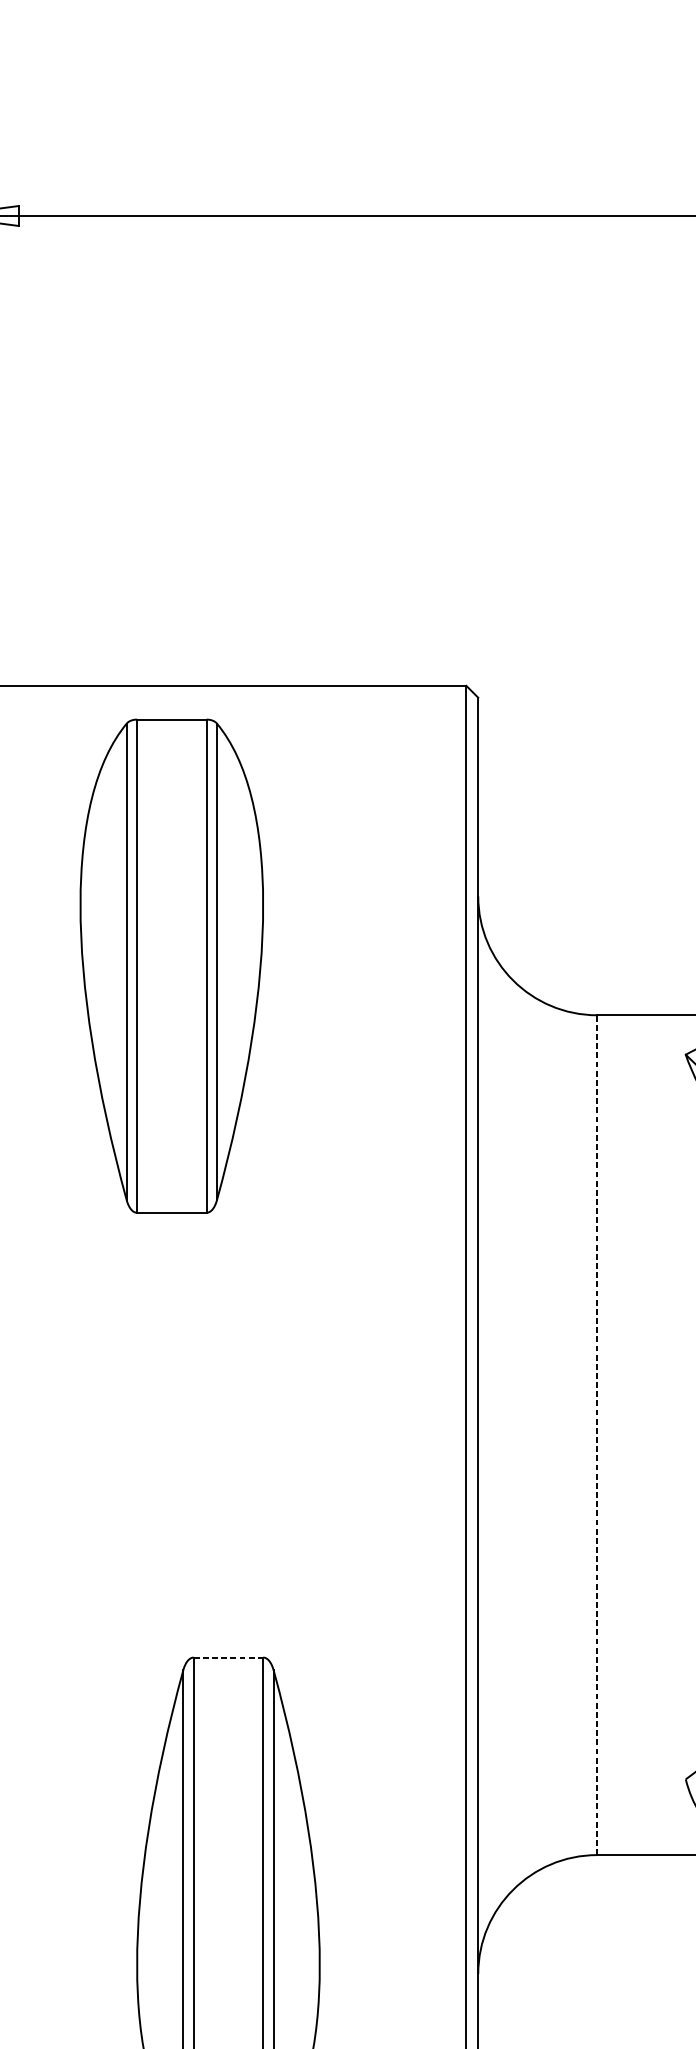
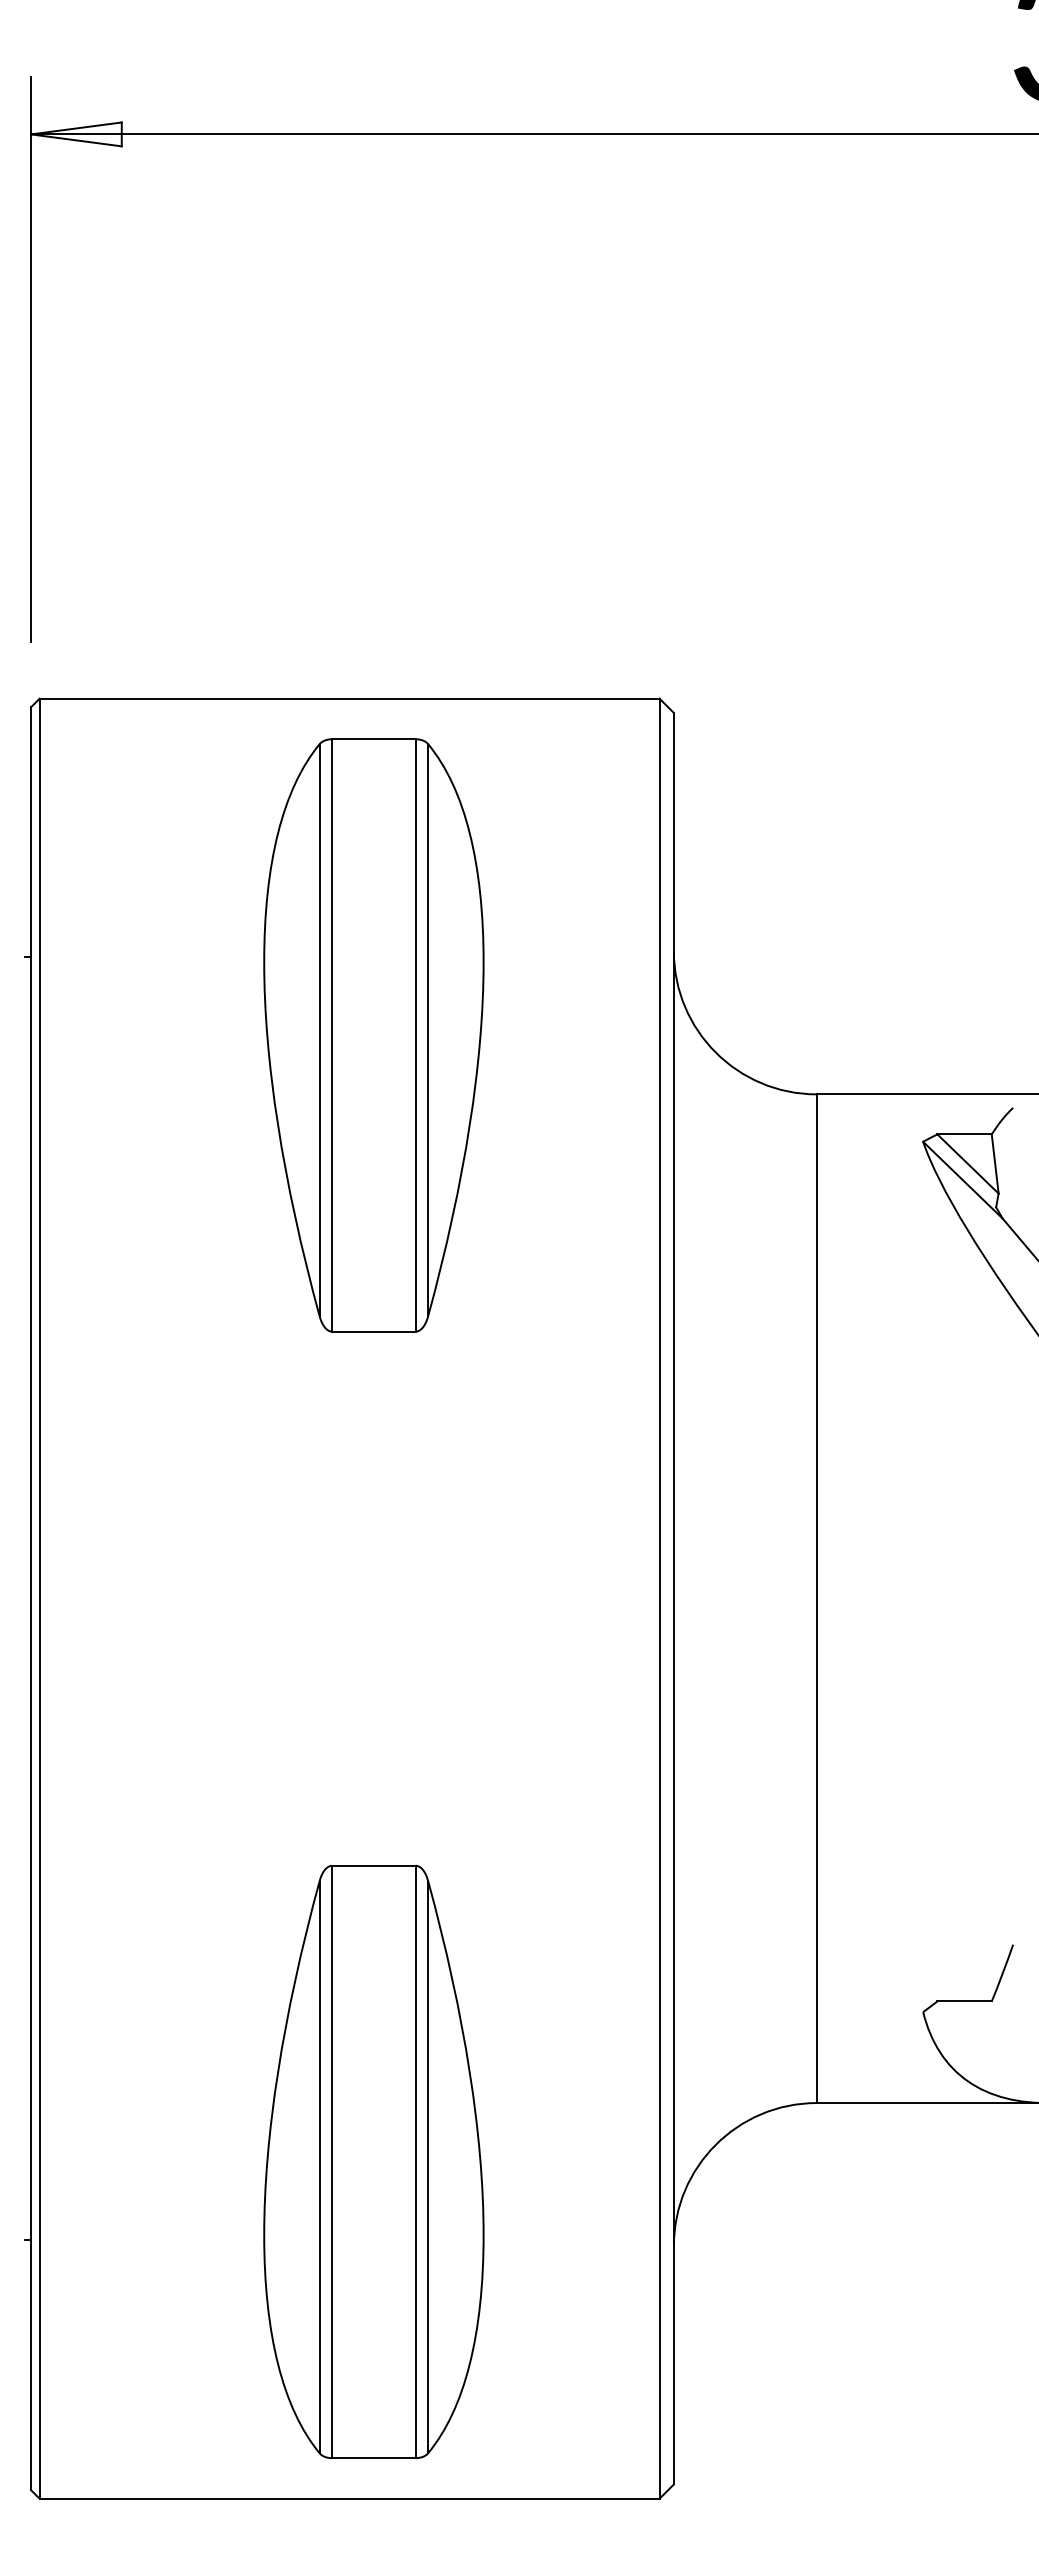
part: (171, 966) -> (373, 1035), moved
line: (596, 1435) -> (816, 1598), dashed -> solid
line: (228, 1657) -> (373, 1865), dashed -> solid

